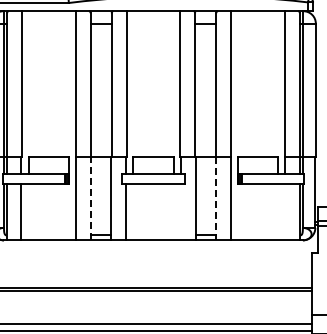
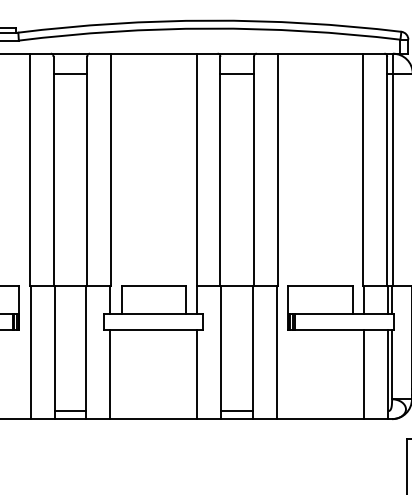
line: (91, 198) -> (54, 352), dashed -> solid
line: (215, 198) -> (252, 352), dashed -> solid
line: (180, 212) -> (196, 374), added
line: (285, 212) -> (364, 374), added

